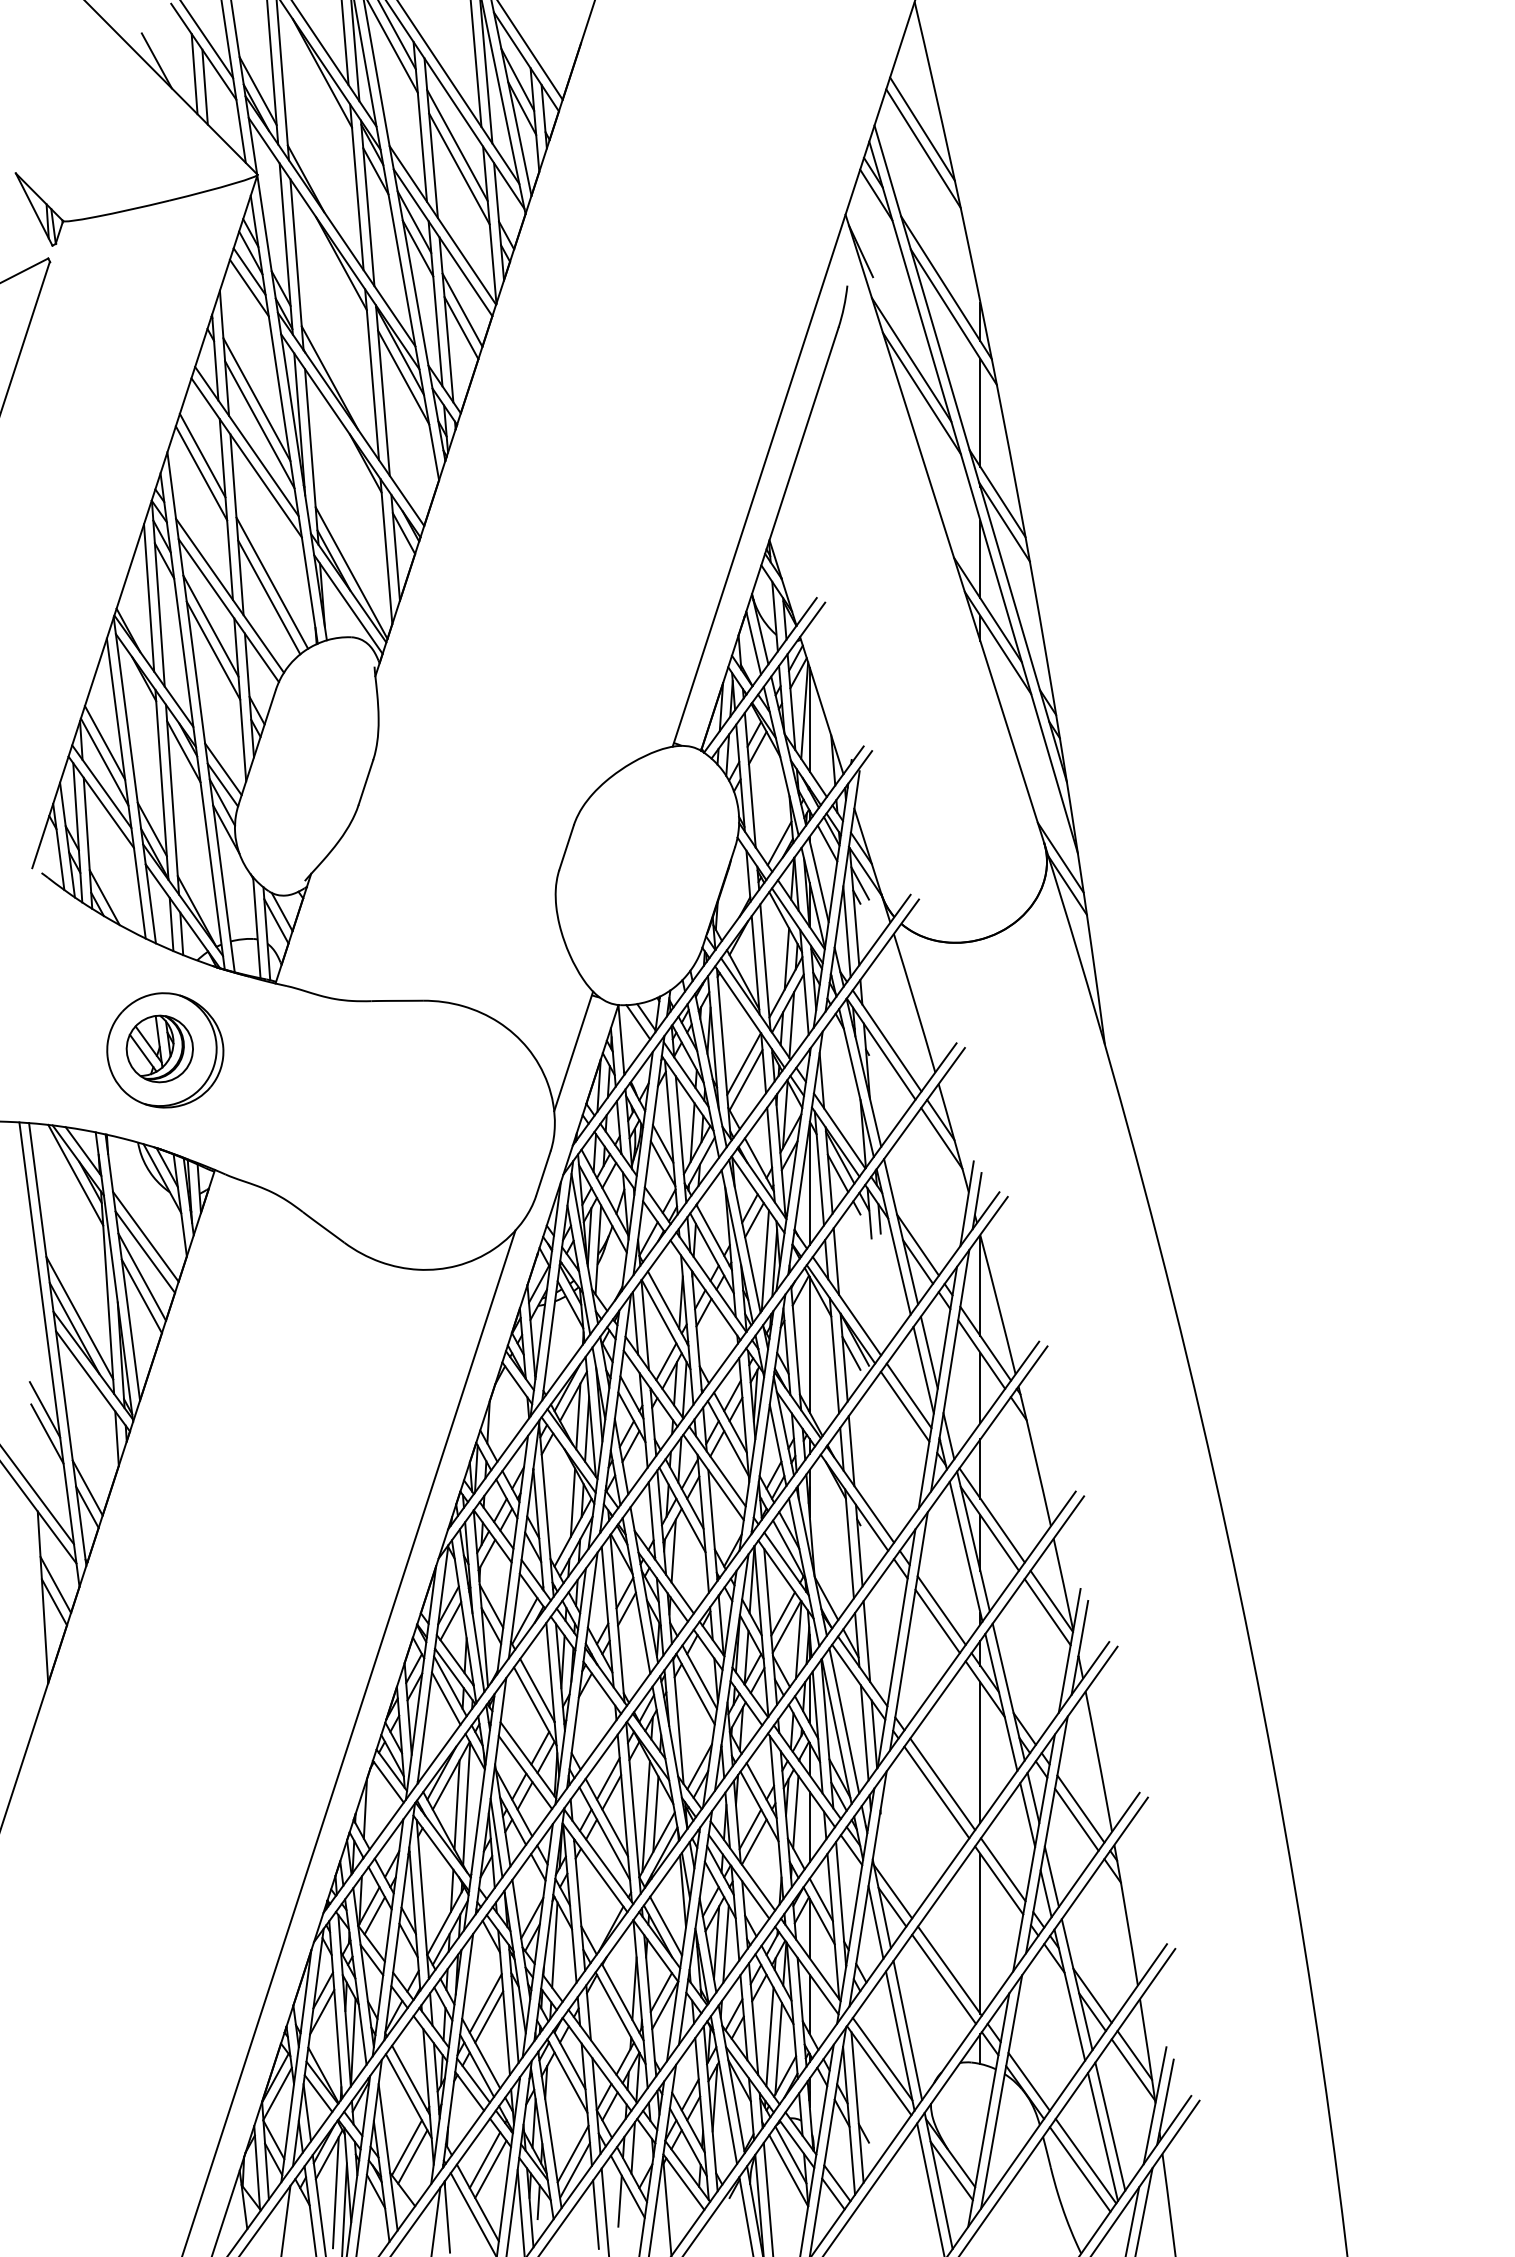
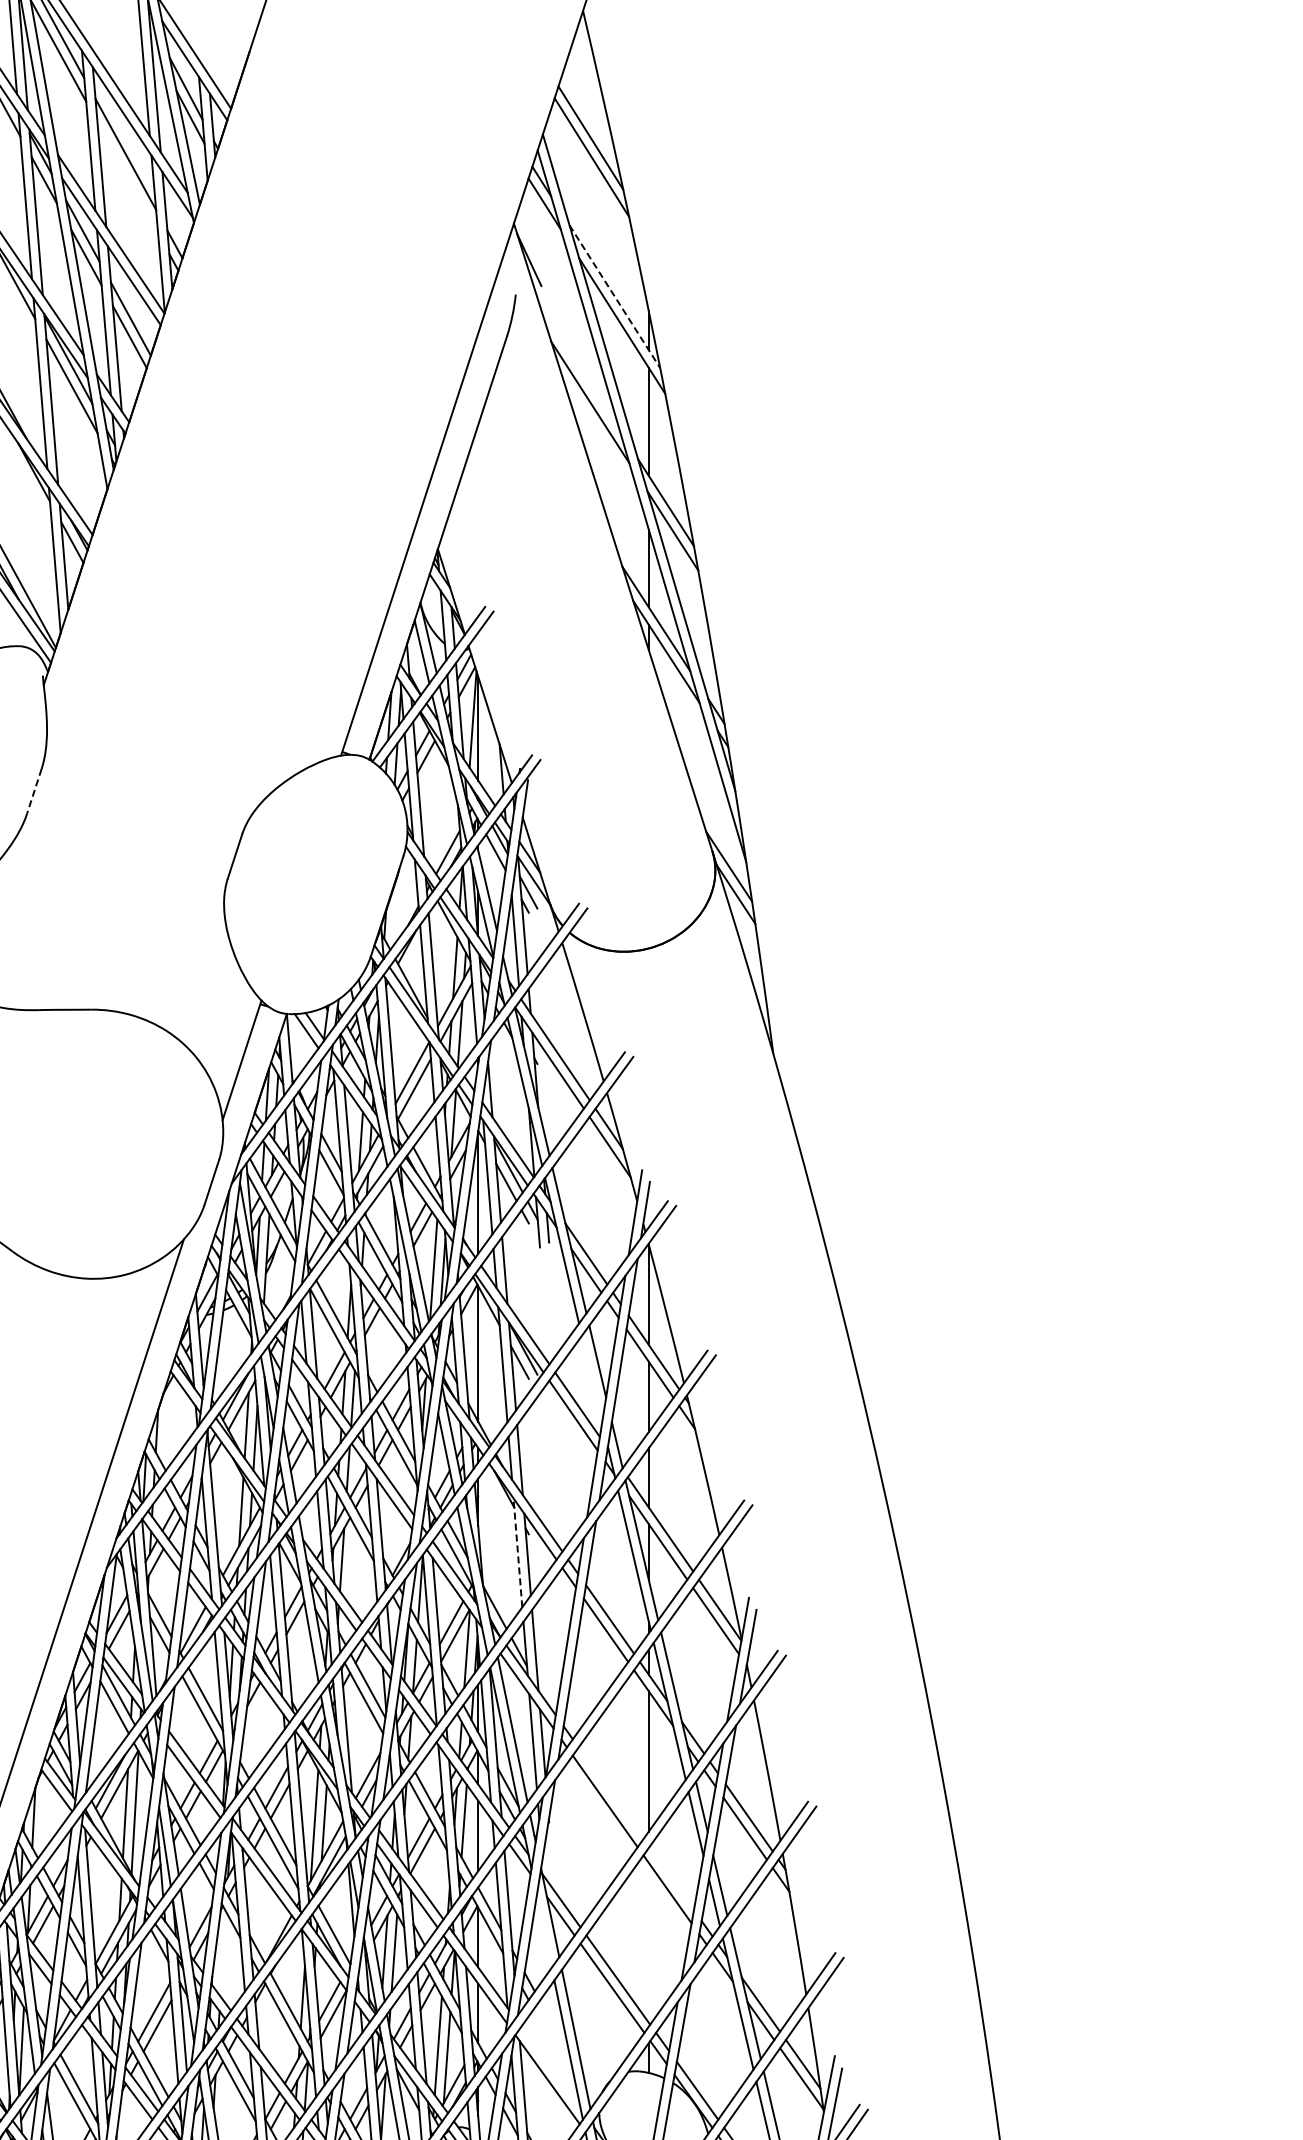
line: (459, 168) -> (127, 177), removed
line: (946, 287) -> (614, 296), solid -> dashed
line: (911, 359) -> (579, 368), removed
line: (365, 782) -> (33, 791), solid -> dashed
line: (923, 1369) -> (591, 1378), removed
line: (849, 1543) -> (517, 1552), solid -> dashed
line: (942, 1784) -> (610, 1793), removed
line: (1002, 1869) -> (670, 1878), removed
line: (875, 1922) -> (543, 1931), removed
line: (980, 1933) -> (648, 1942), removed
line: (554, 1944) -> (222, 1953), removed
line: (882, 2058) -> (550, 2067), removed

